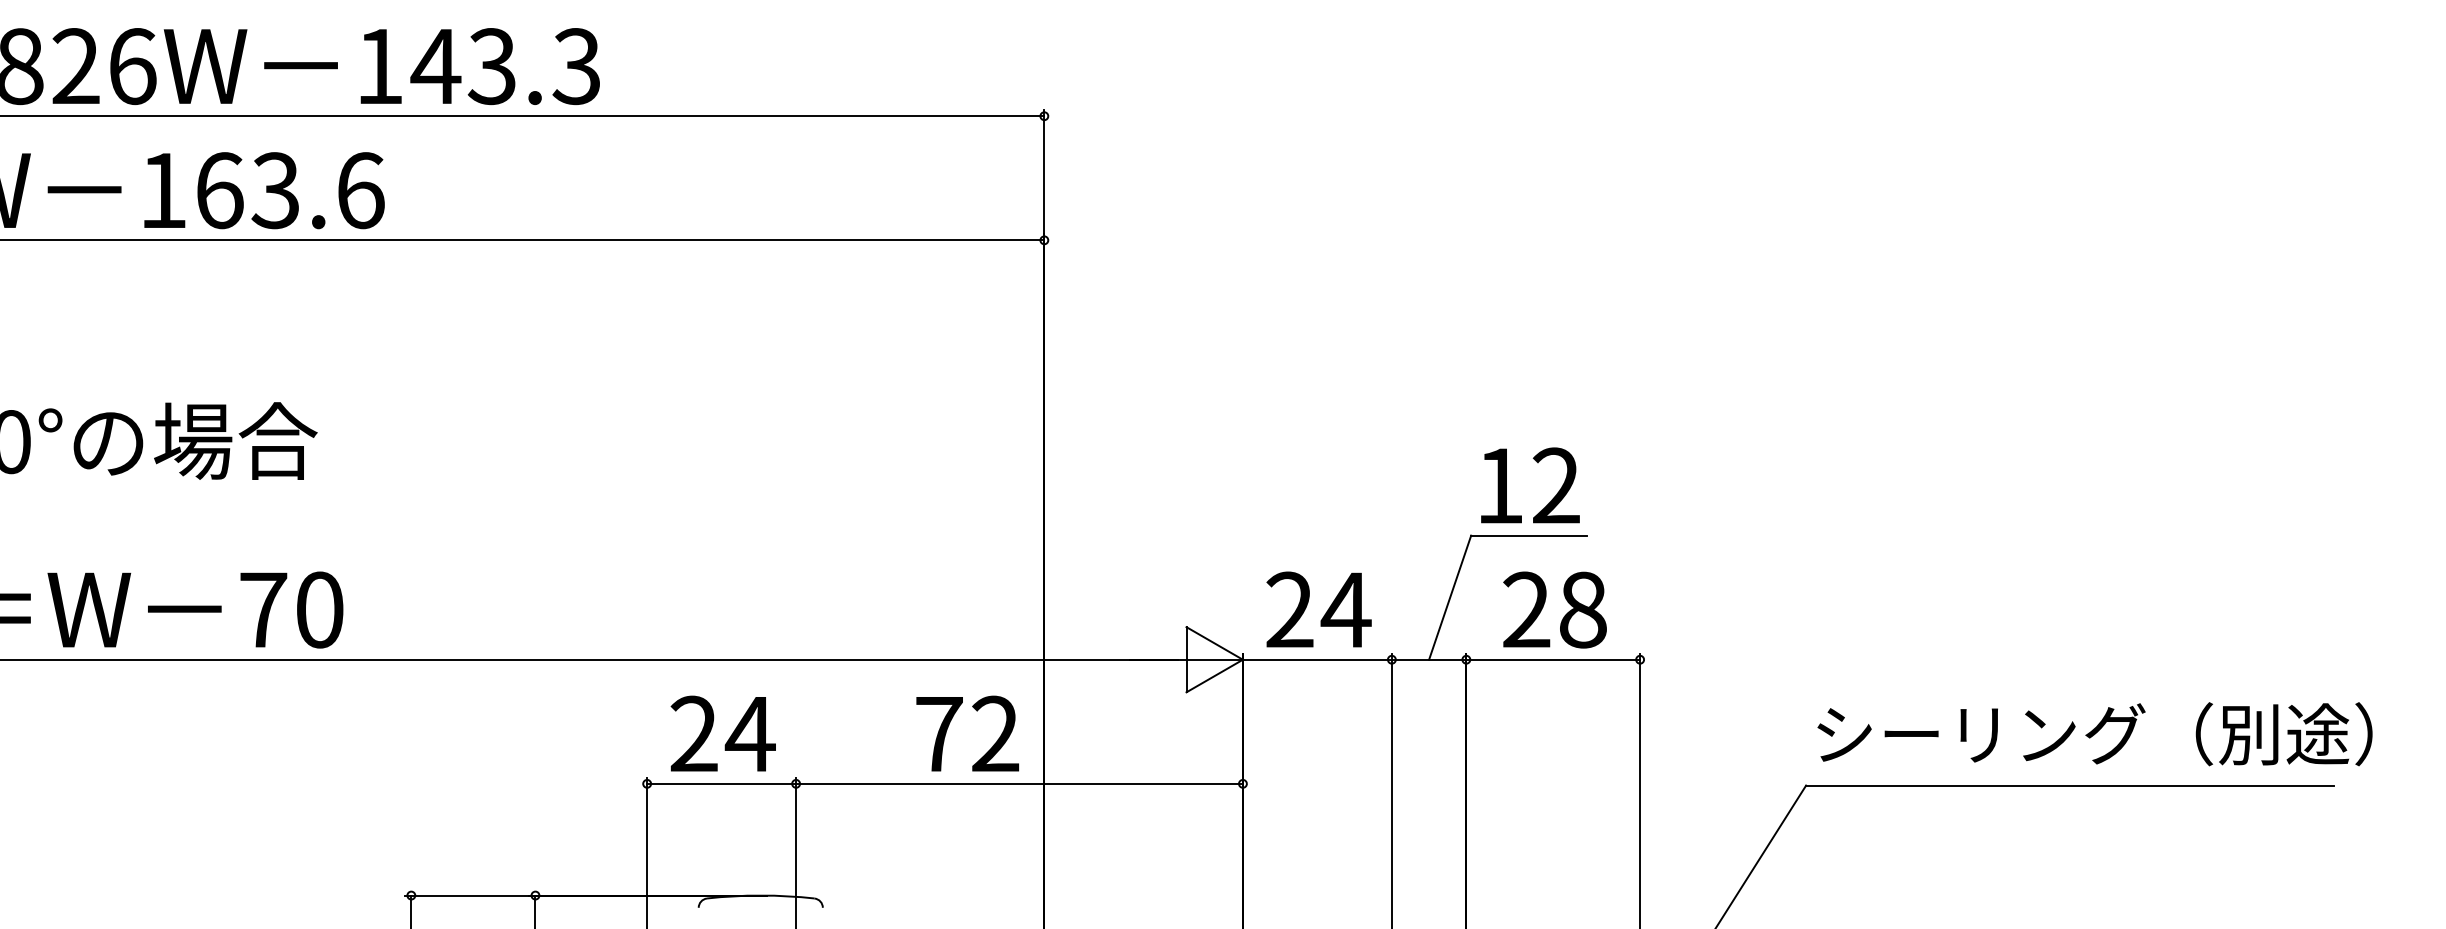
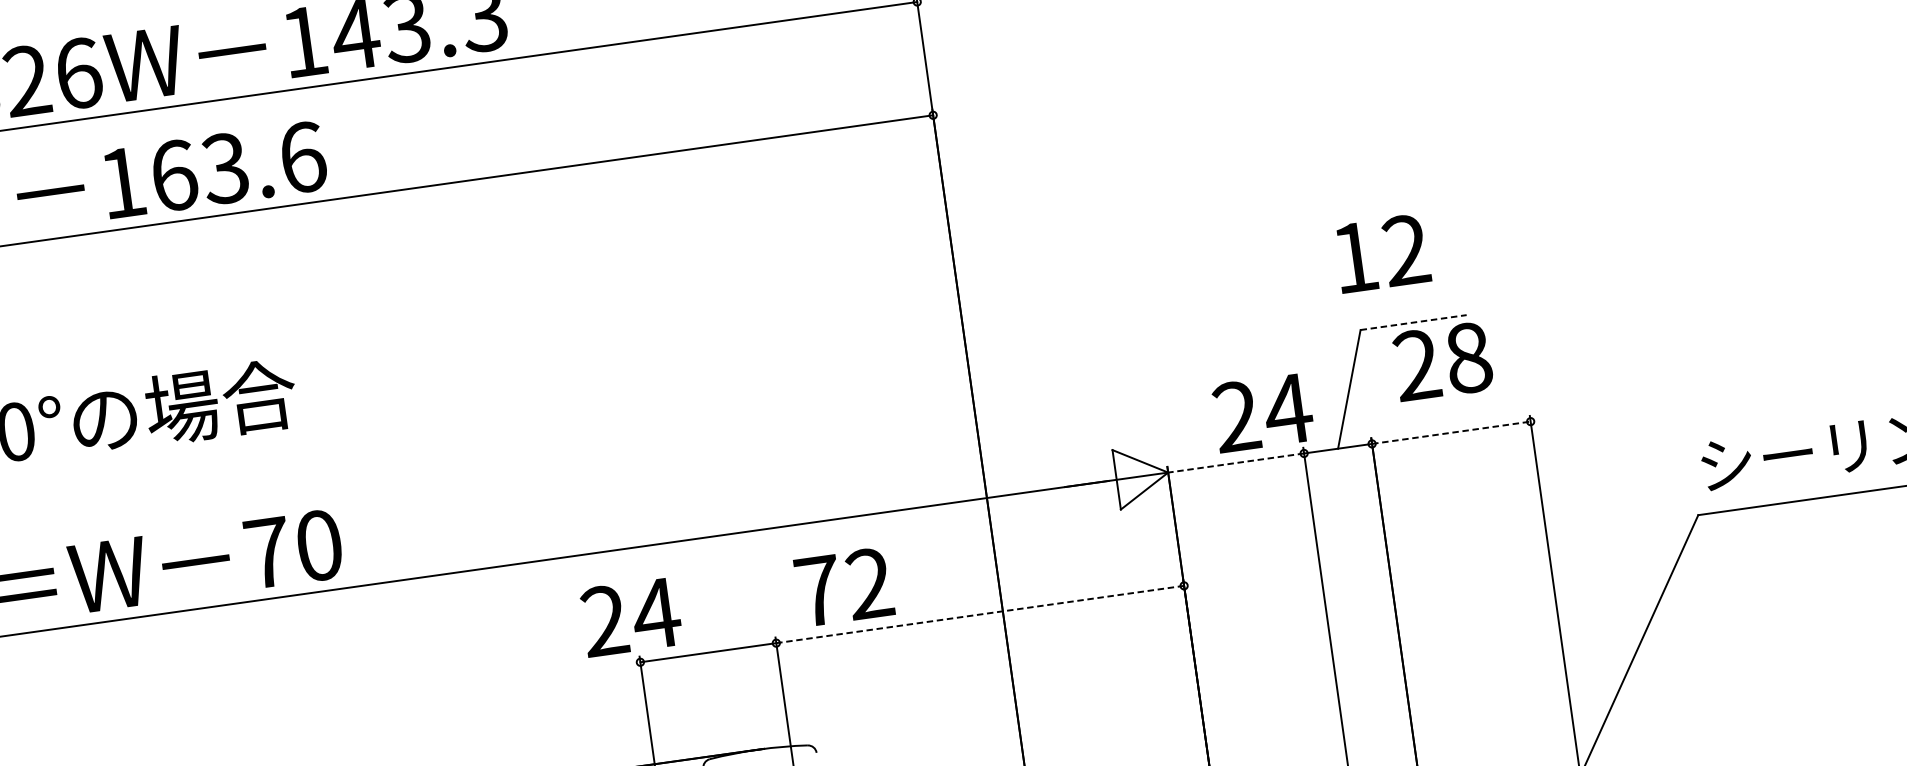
text: (1530, 485) -> (1382, 253), moved
line: (1529, 535) -> (1413, 322), solid -> dashed
text: (1318, 609) -> (1262, 412), moved
text: (1554, 609) -> (1442, 361), moved
line: (1316, 659) -> (1235, 462), solid -> dashed
line: (1553, 659) -> (1451, 432), solid -> dashed
text: (722, 733) -> (630, 616), moved
text: (967, 733) -> (844, 586), moved
line: (1019, 783) -> (980, 614), solid -> dashed

